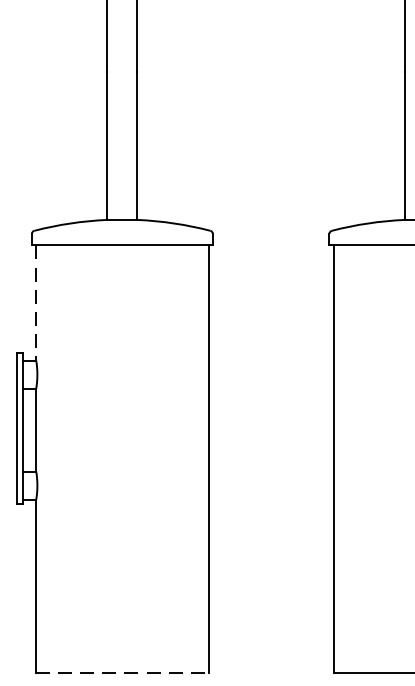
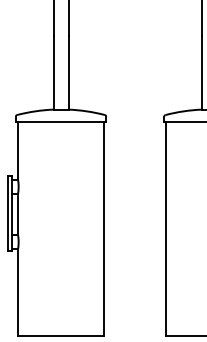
line: (37, 303) -> (18, 151), dashed -> solid
line: (123, 672) -> (61, 335), dashed -> solid

